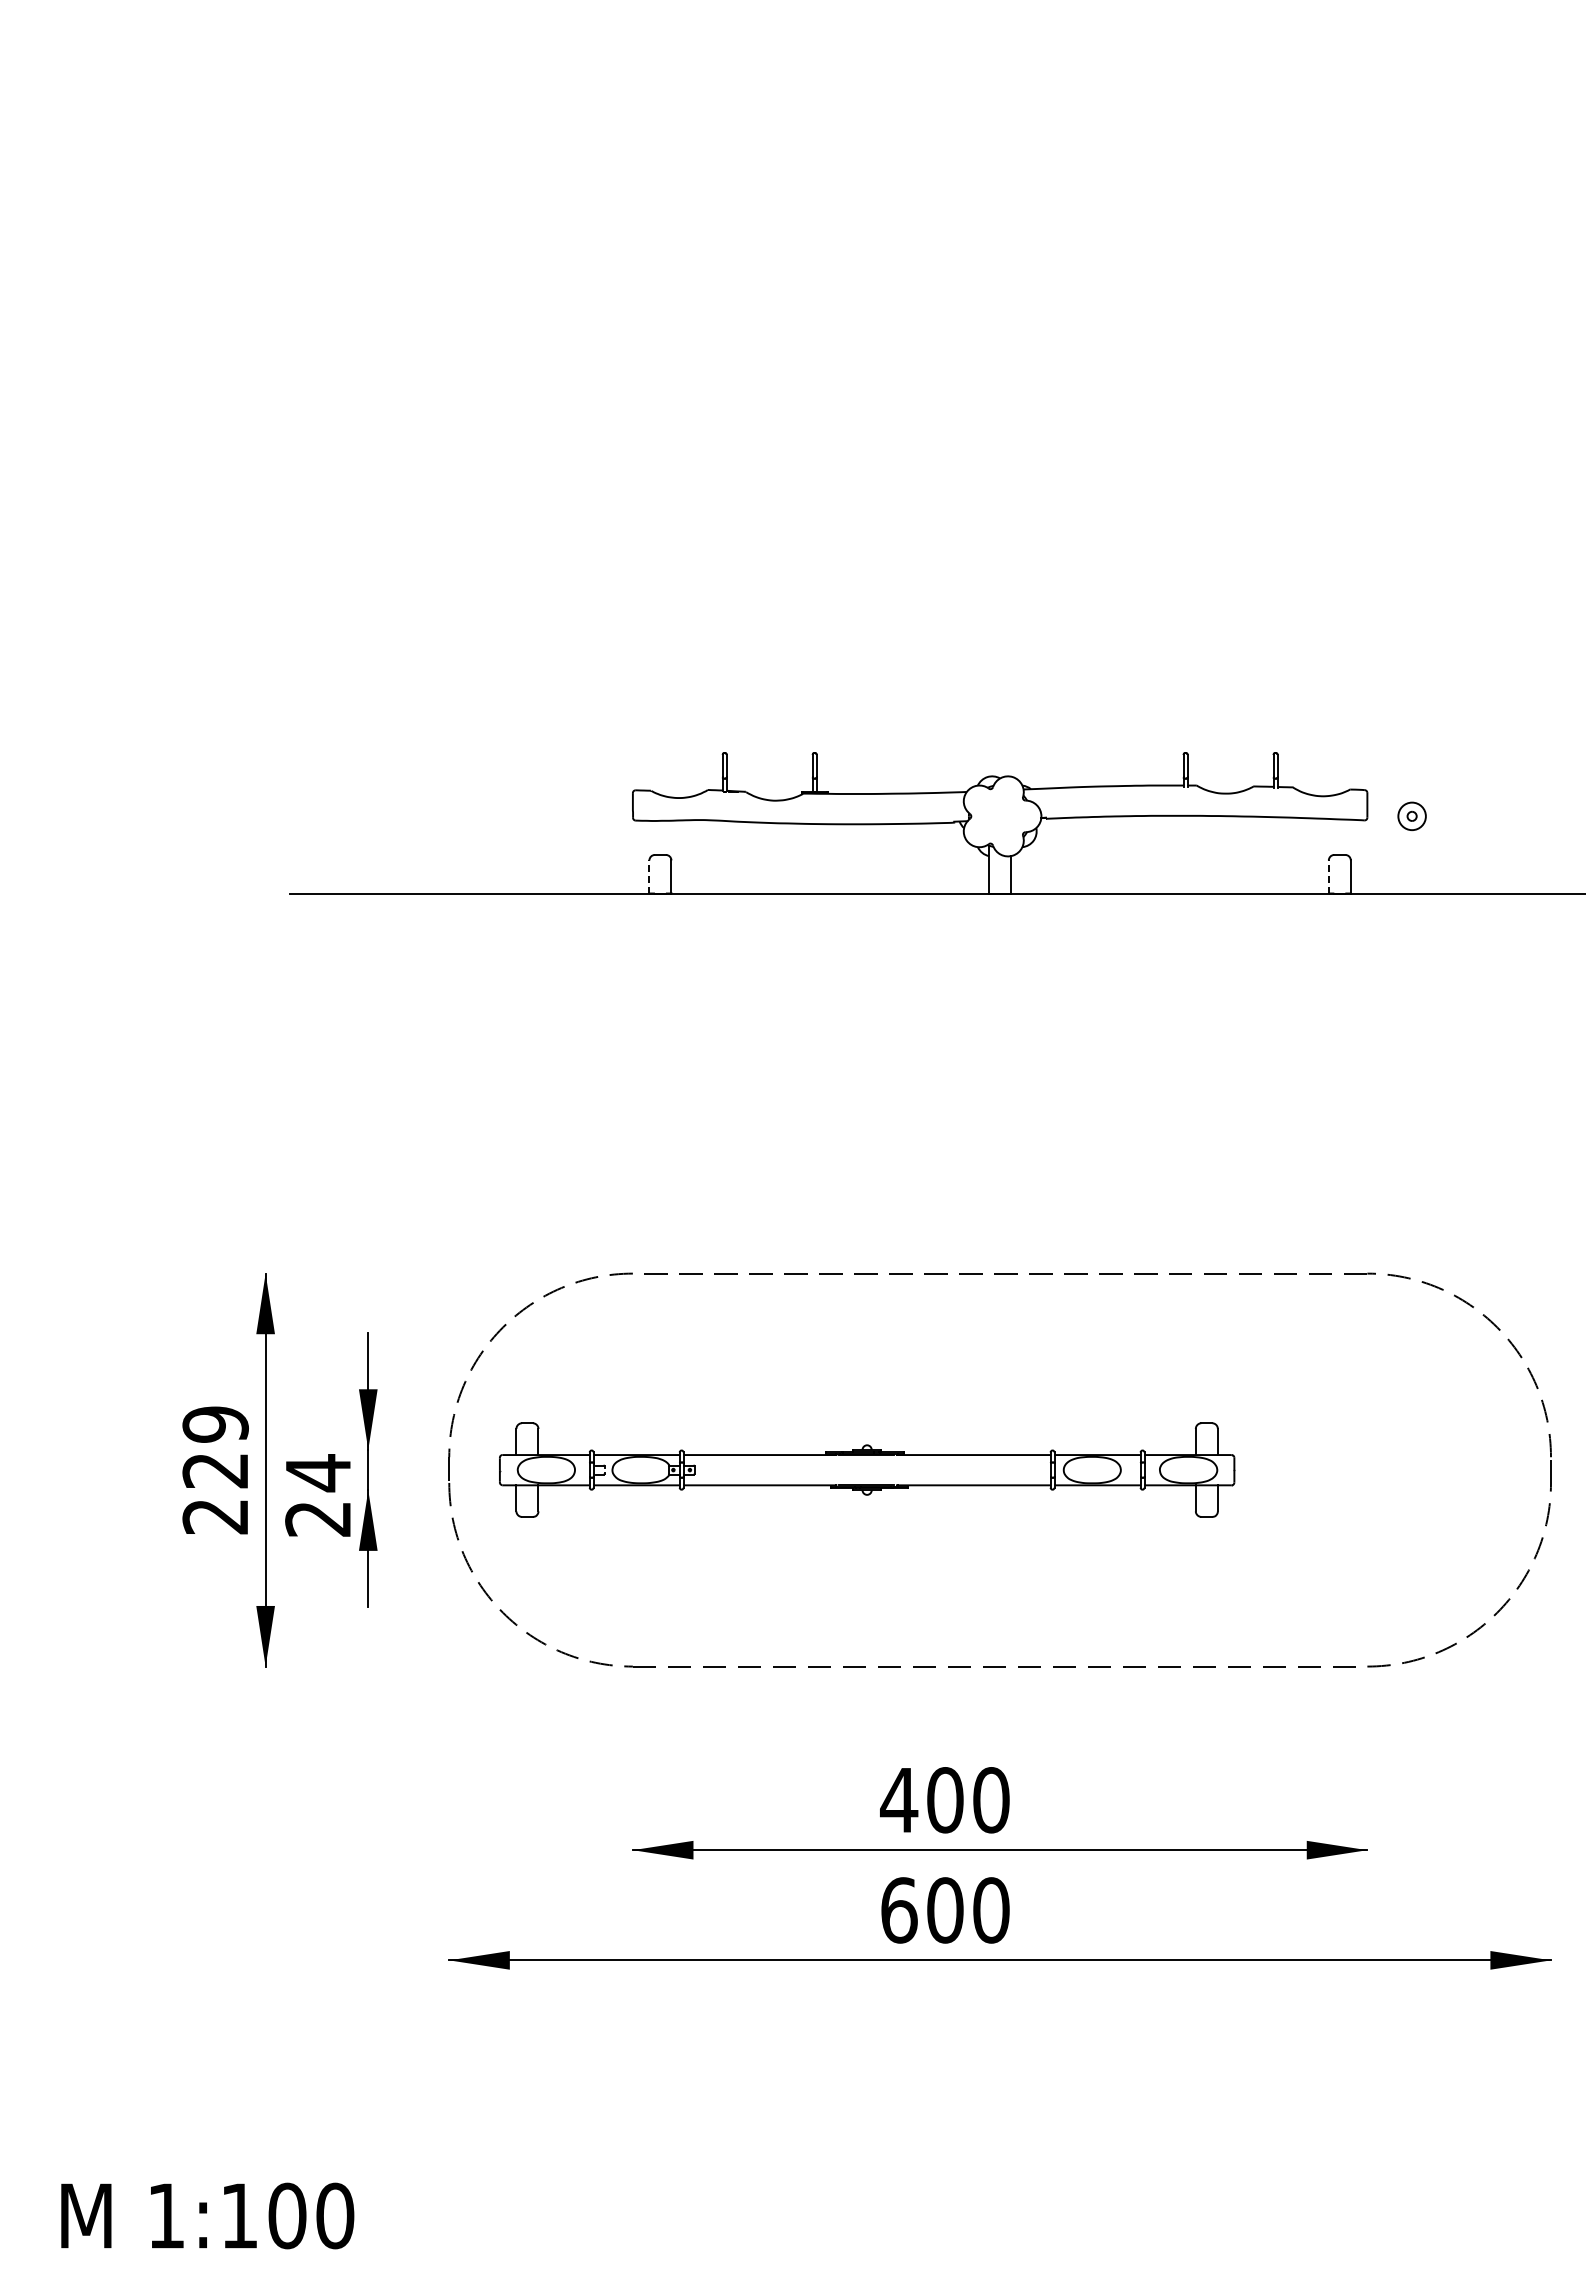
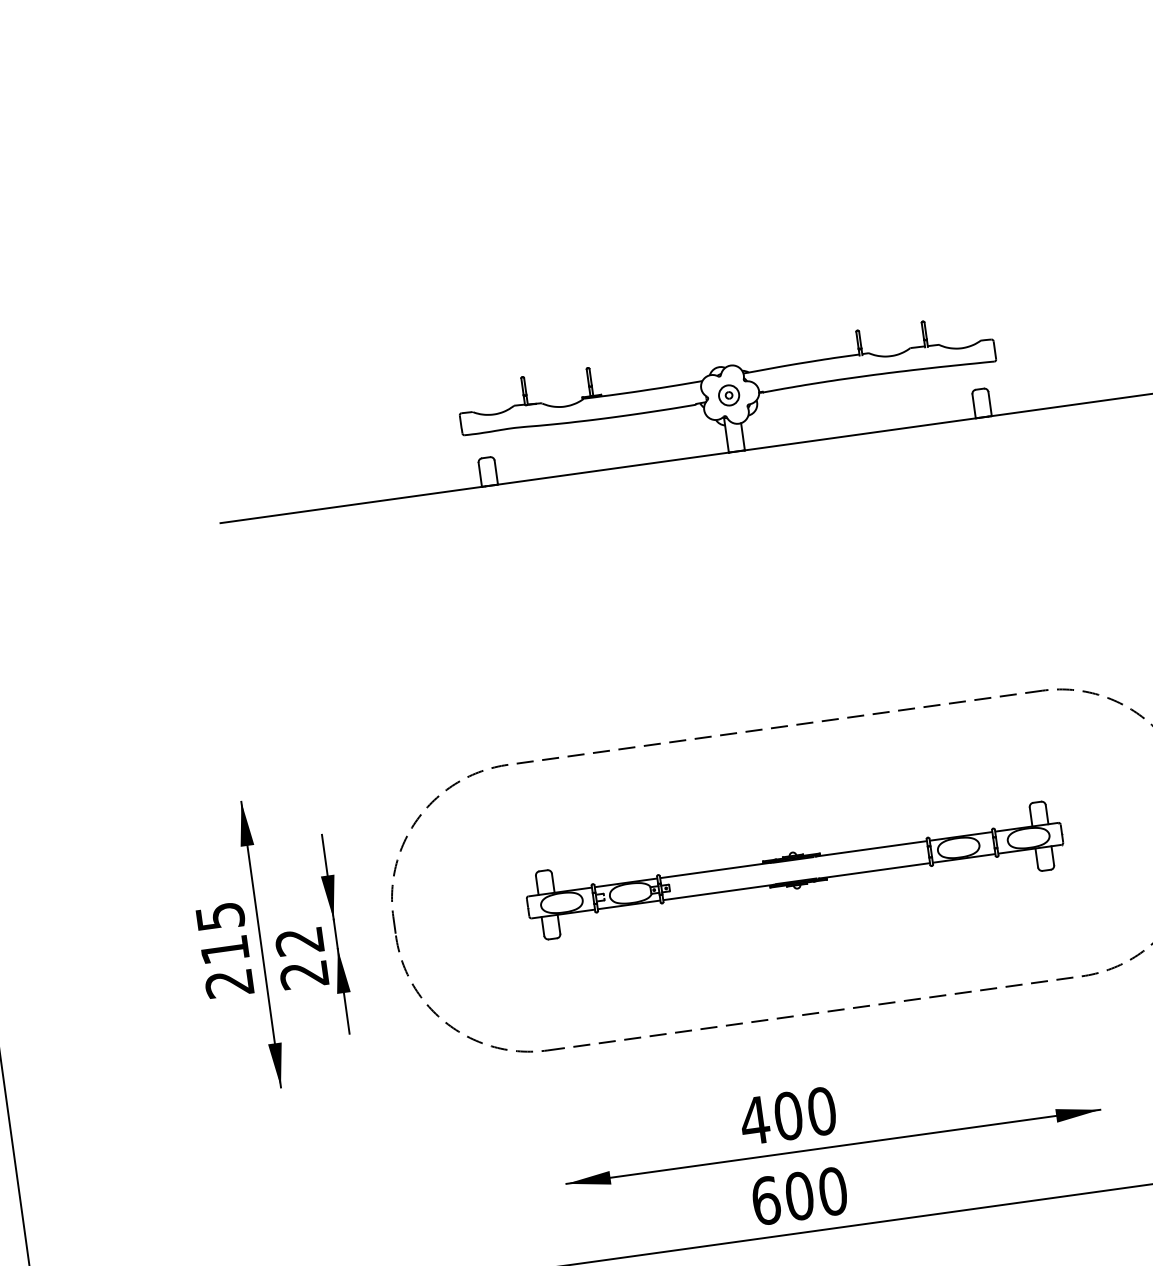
part: (1411, 815) -> (728, 394), moved
line: (649, 876) -> (480, 474), dashed -> solid
line: (1328, 876) -> (973, 406), dashed -> solid
text: (215, 1447) -> (222, 933), 229 -> 215
part: (867, 1469) -> (795, 870), moved
text: (317, 1473) -> (299, 941), 24 -> 22

